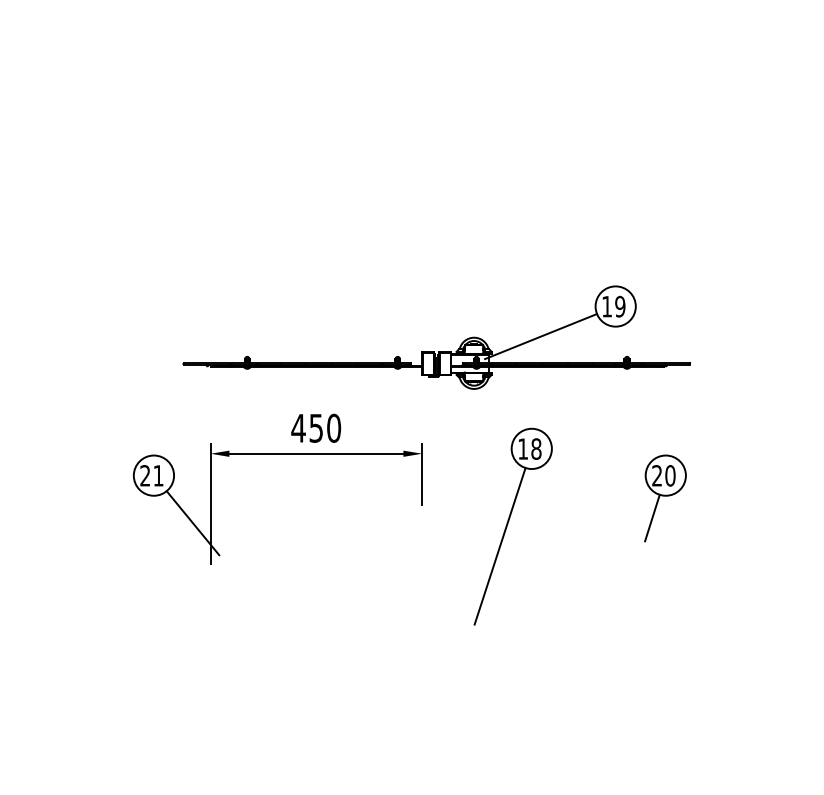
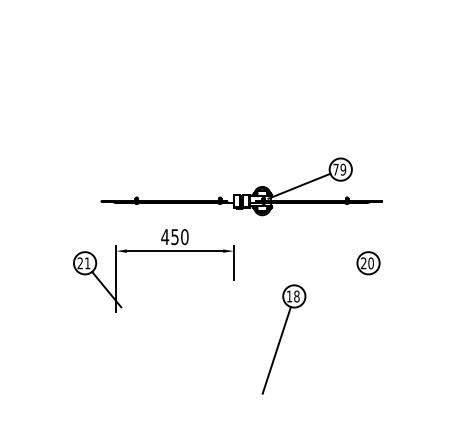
text: (606, 306) -> (335, 169), 19 -> 79
line: (653, 517) -> (361, 286), removed
part: (512, 526) -> (283, 339), moved

